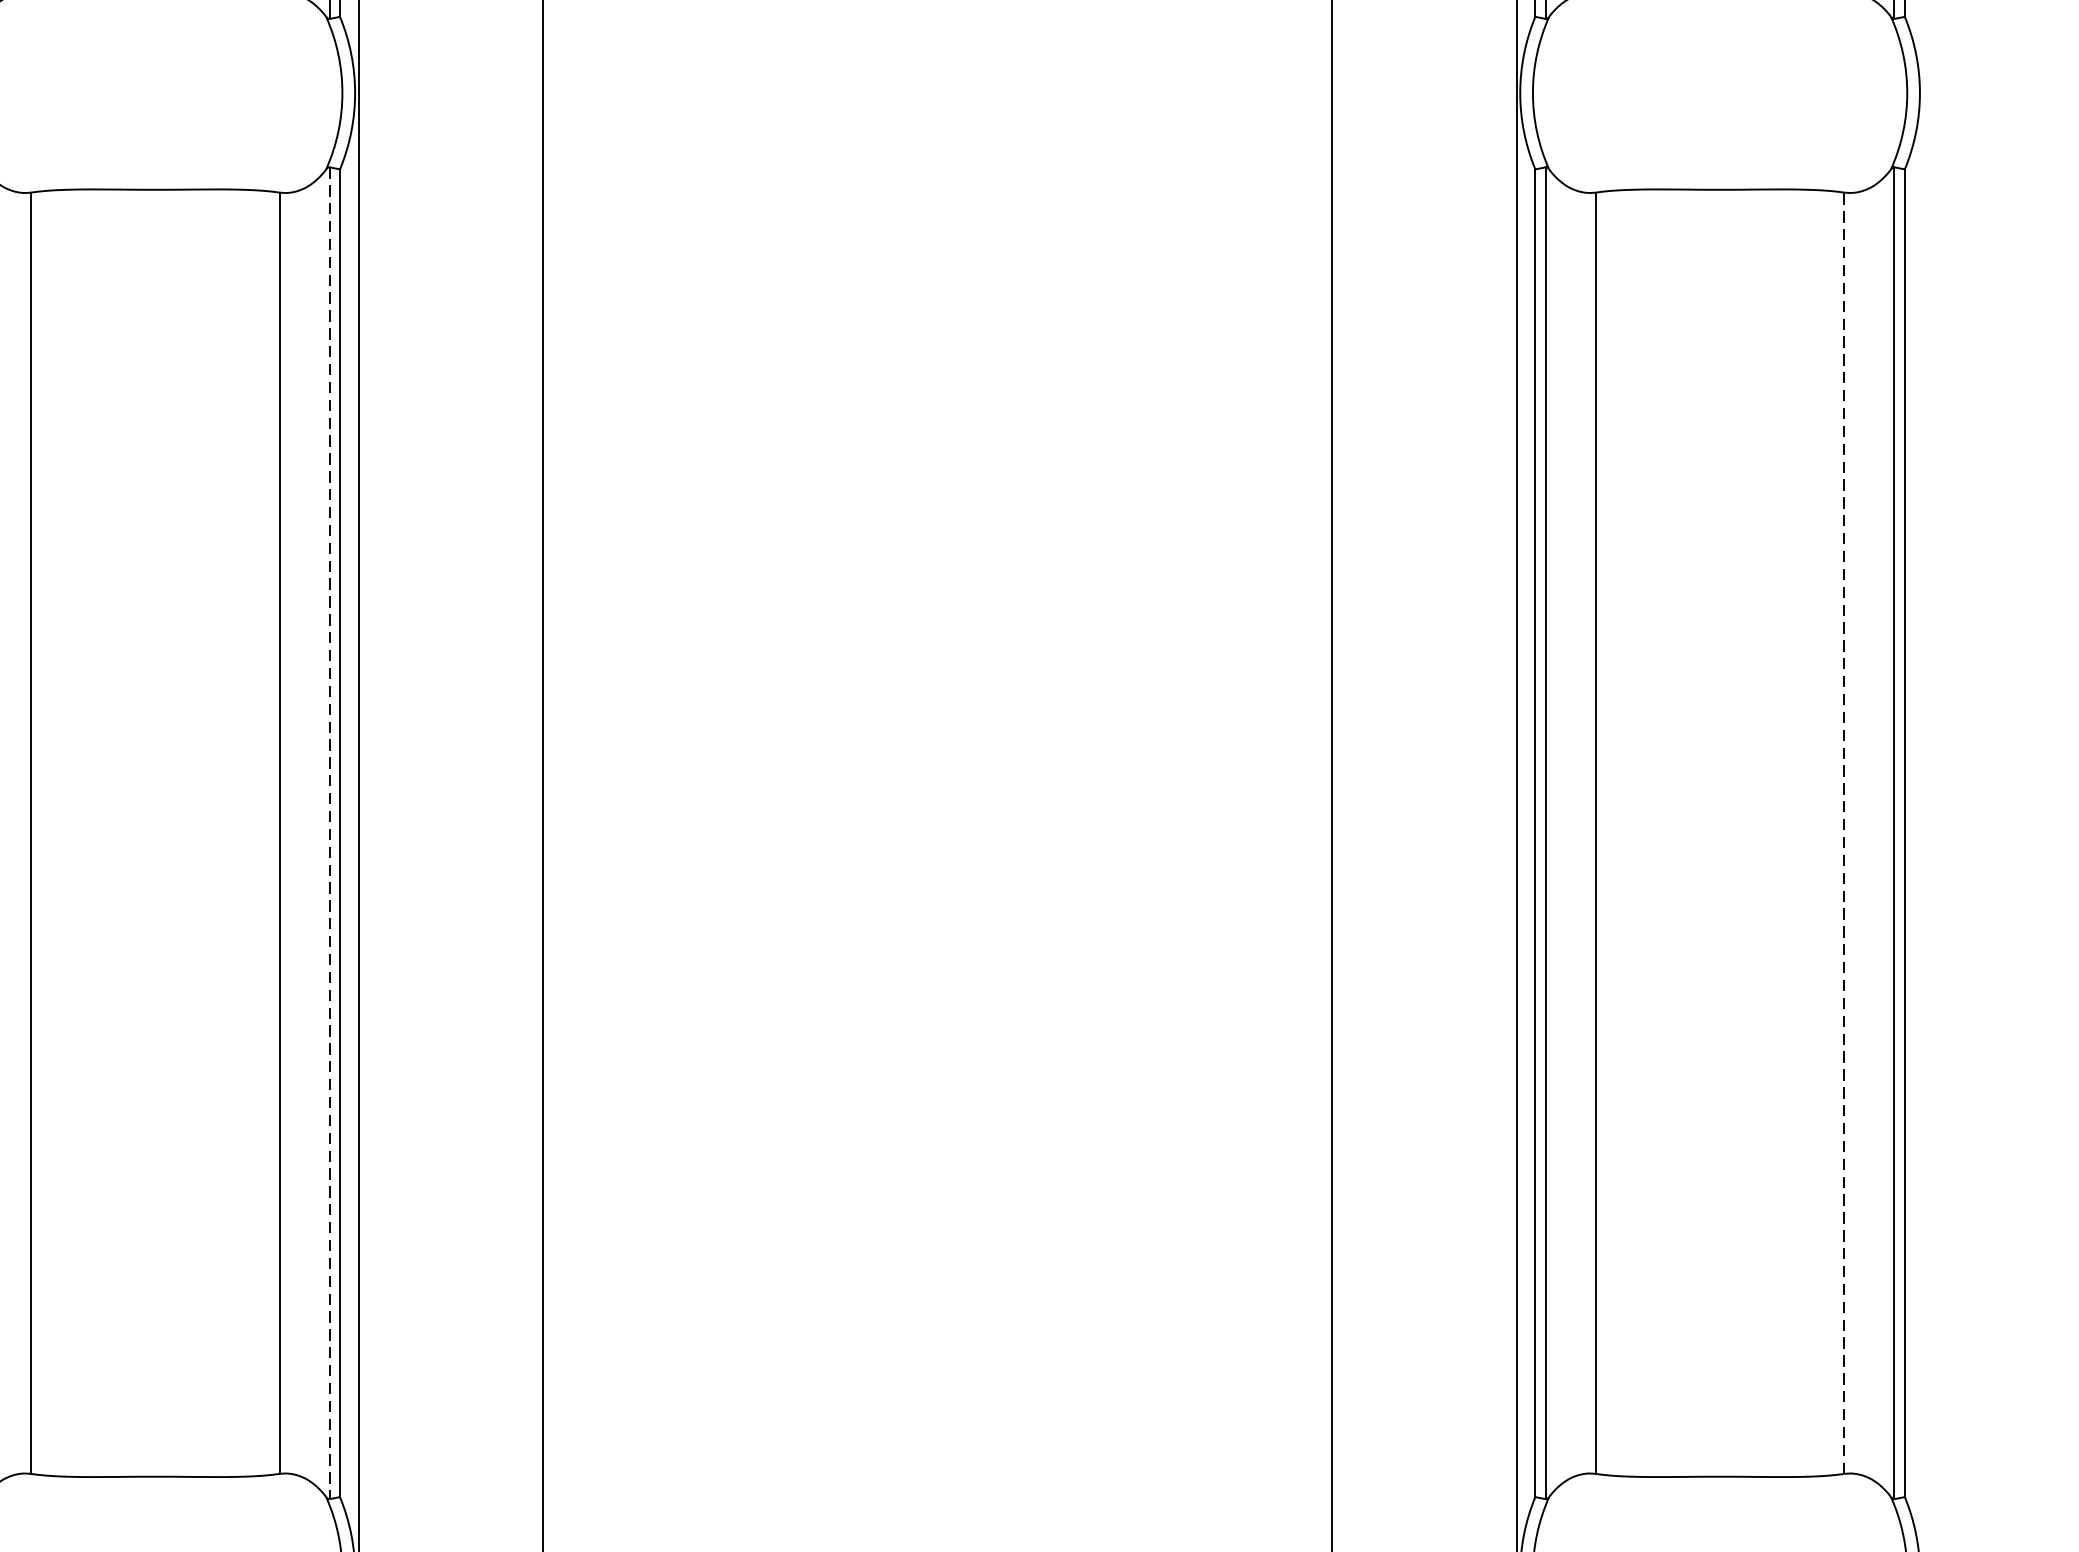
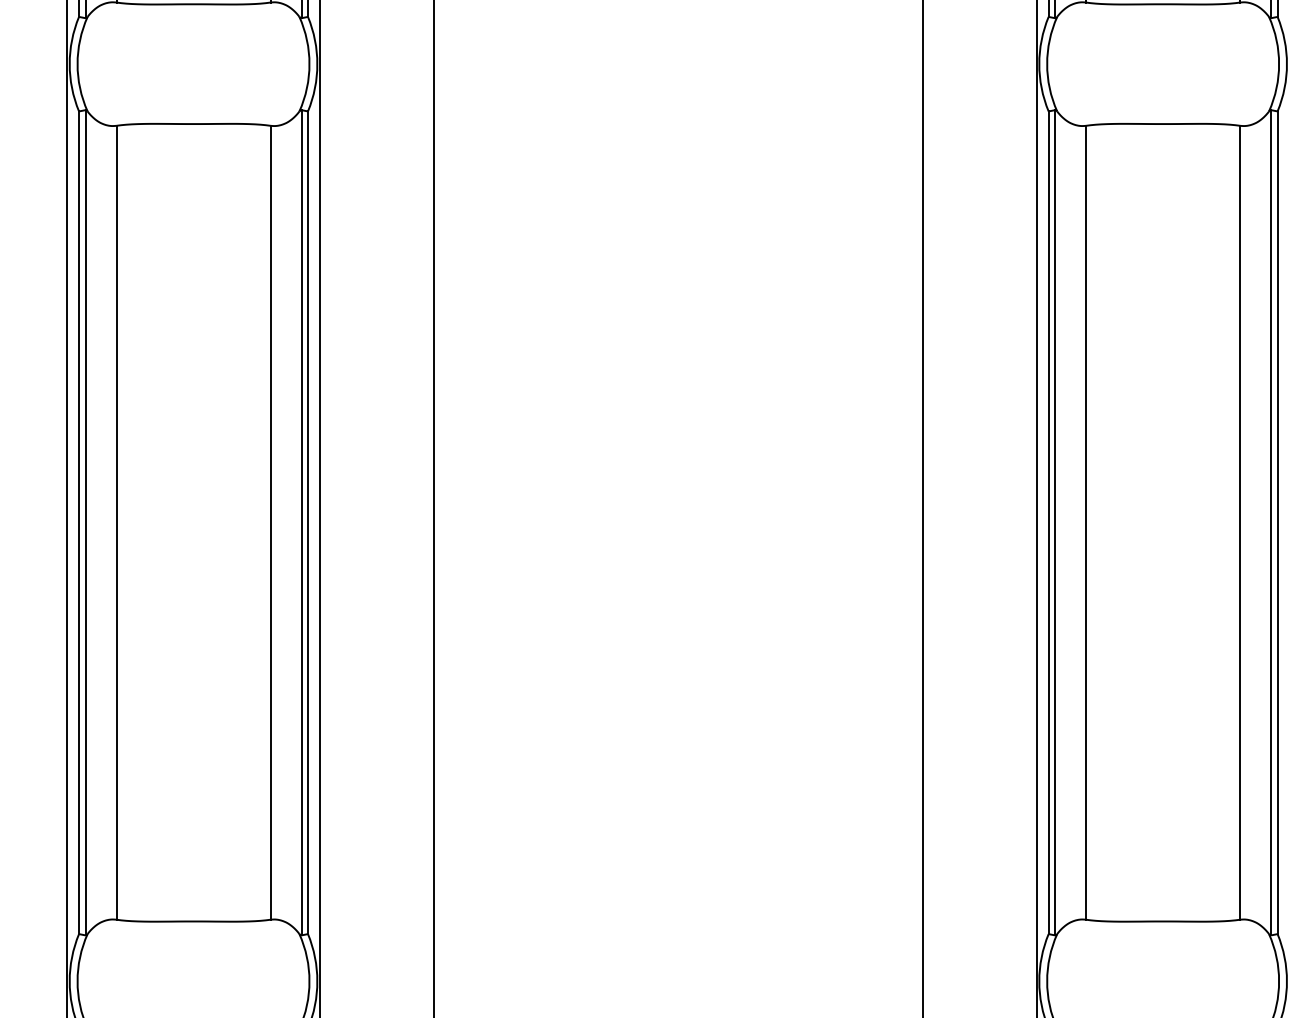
line: (329, 832) -> (301, 522), dashed -> solid
line: (1844, 832) -> (1240, 522), dashed -> solid

